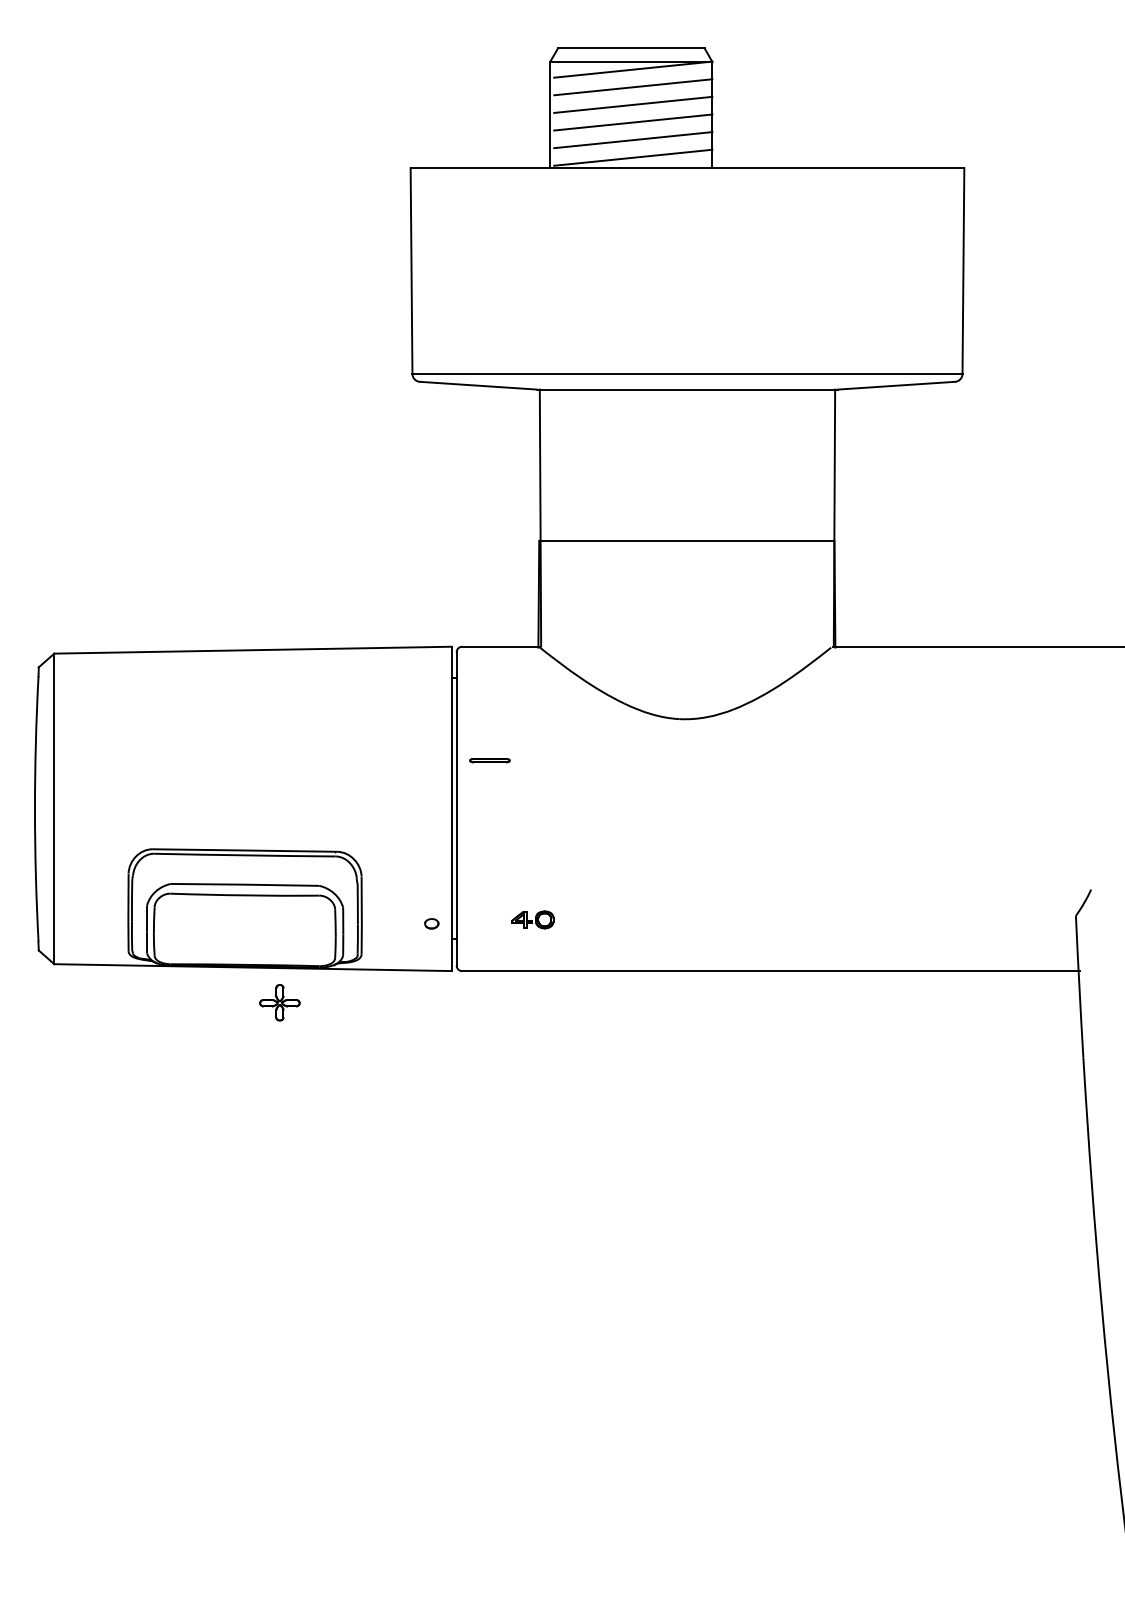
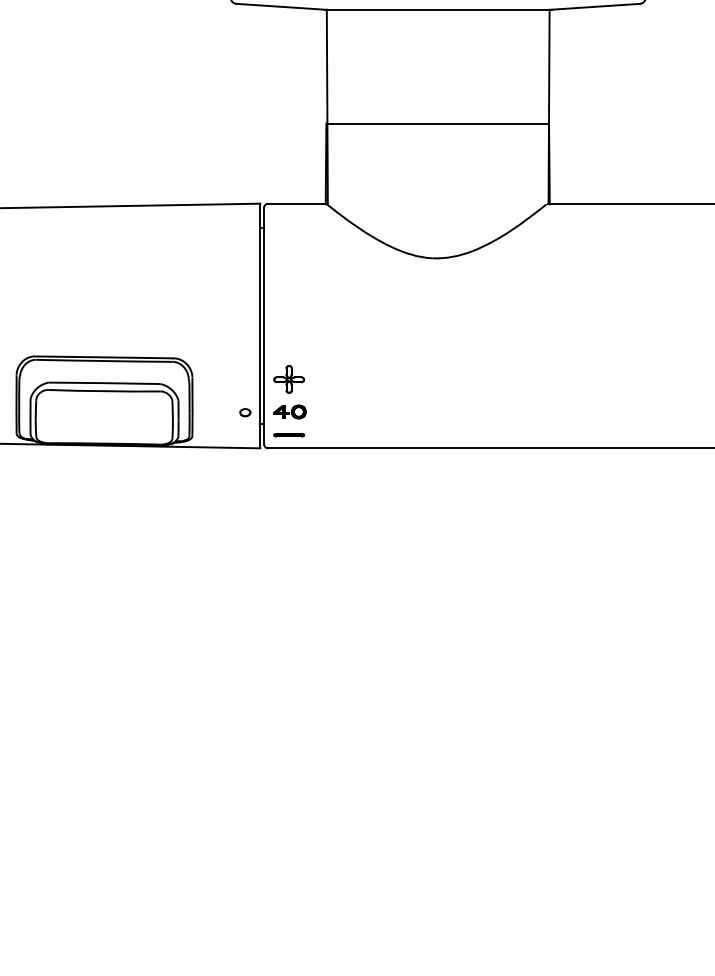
part: (489, 760) -> (288, 435), moved
part: (532, 919) -> (289, 411), moved
part: (279, 1002) -> (288, 379), moved

